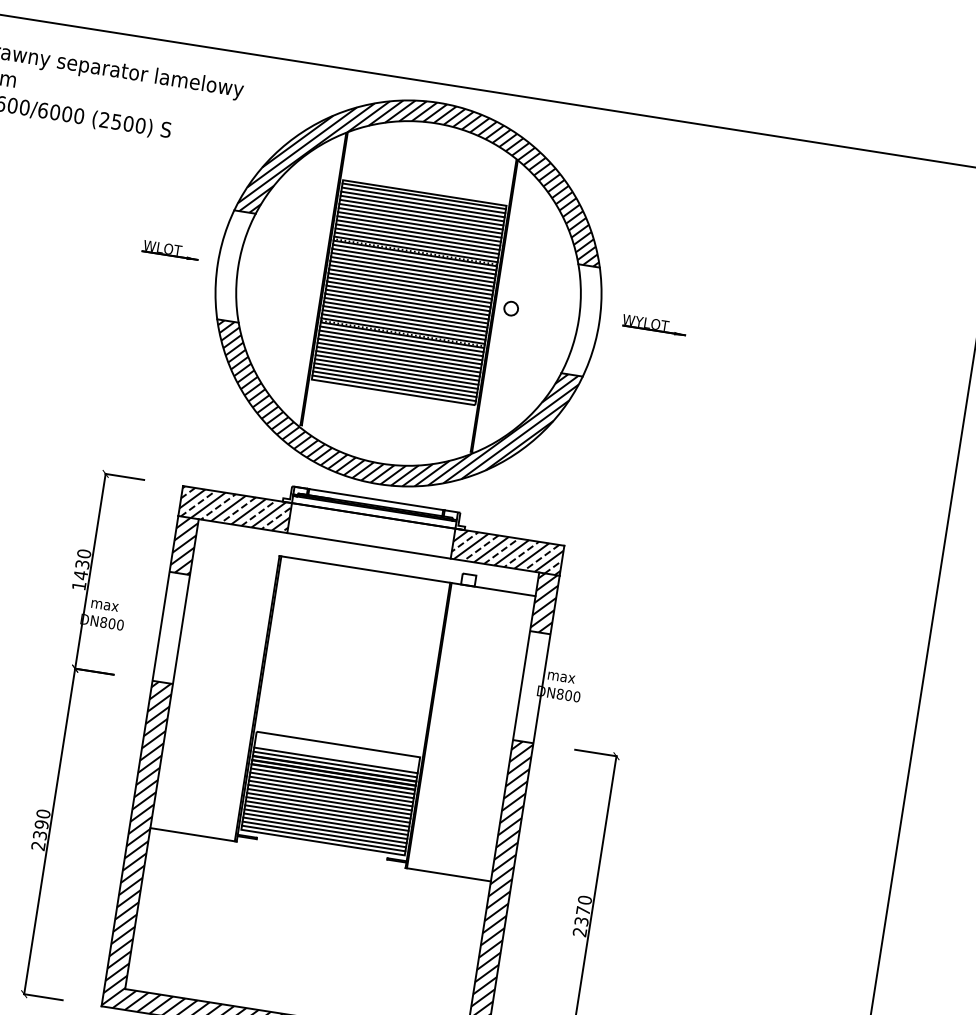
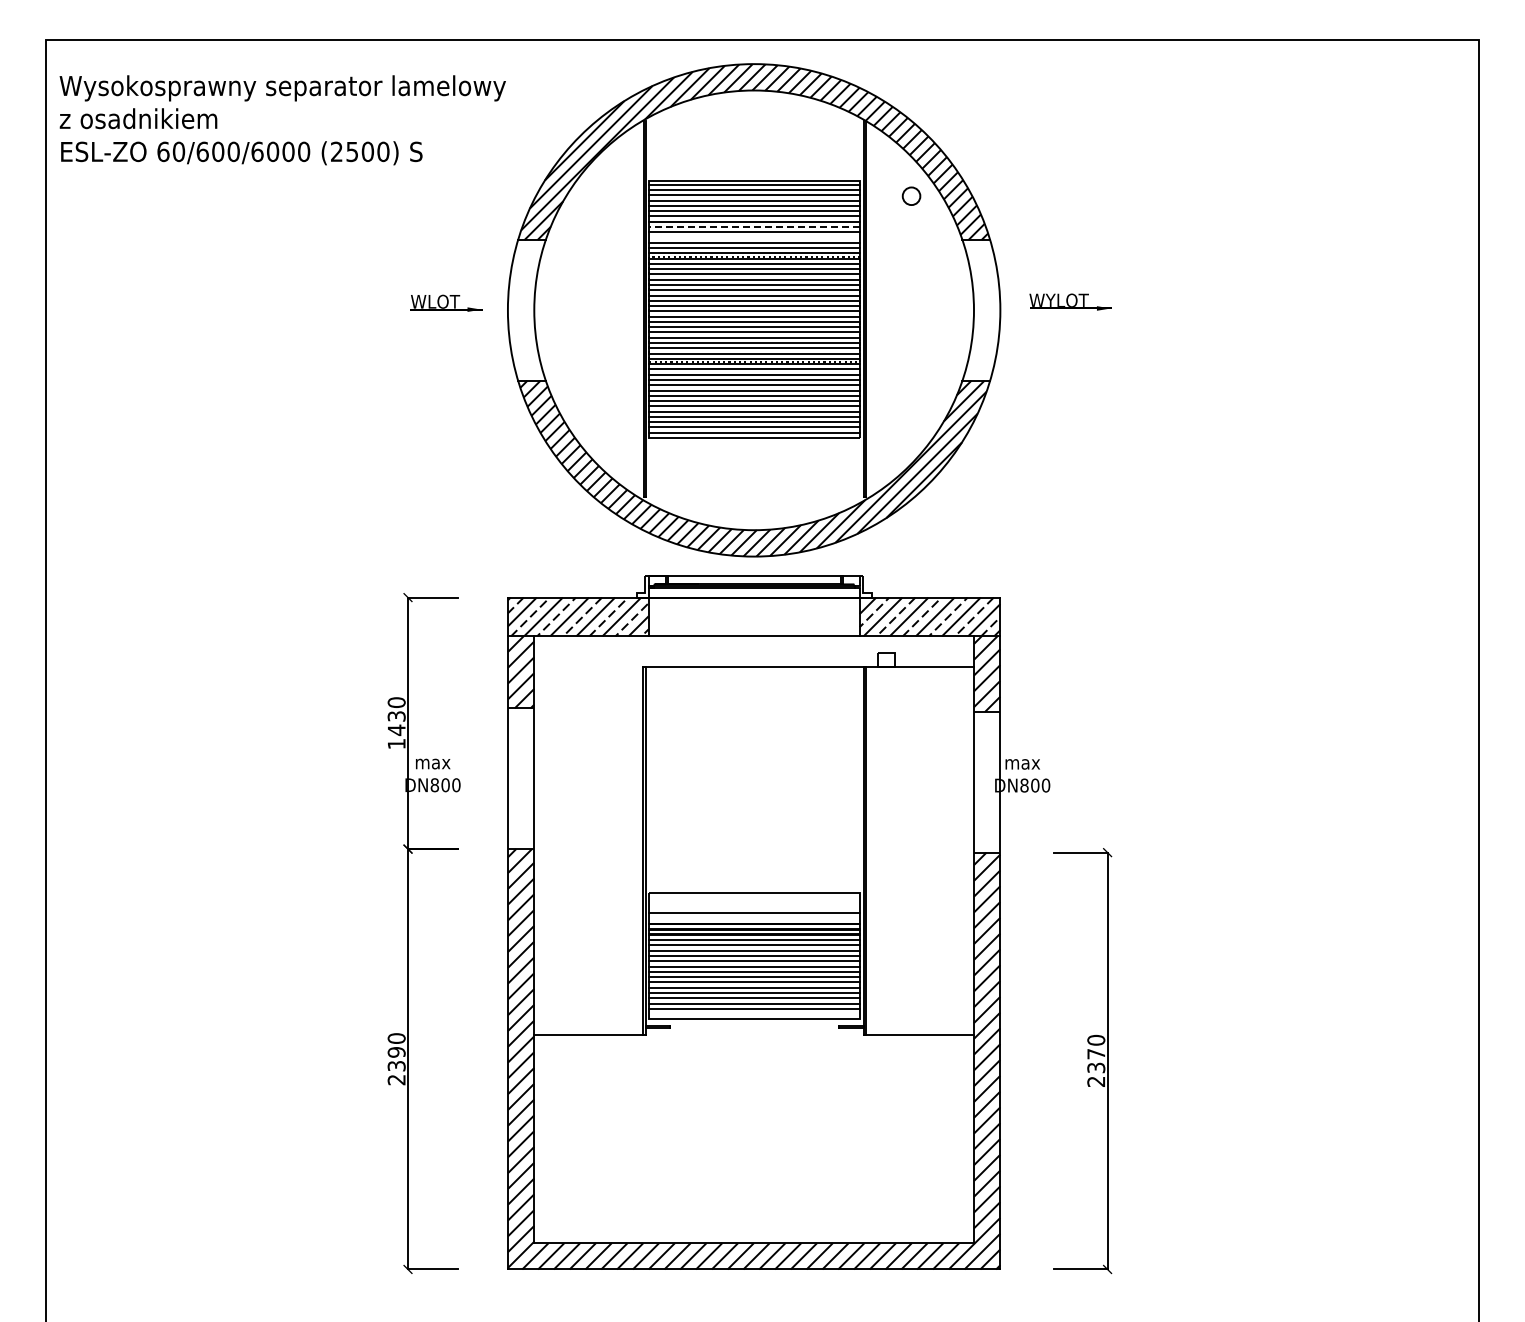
line: (418, 228) -> (754, 226), solid -> dashed
line: (417, 237) -> (754, 237), removed
circle: (511, 308) -> (911, 195), moved
line: (335, 764) -> (754, 918), removed
line: (323, 838) -> (754, 1014), removed

